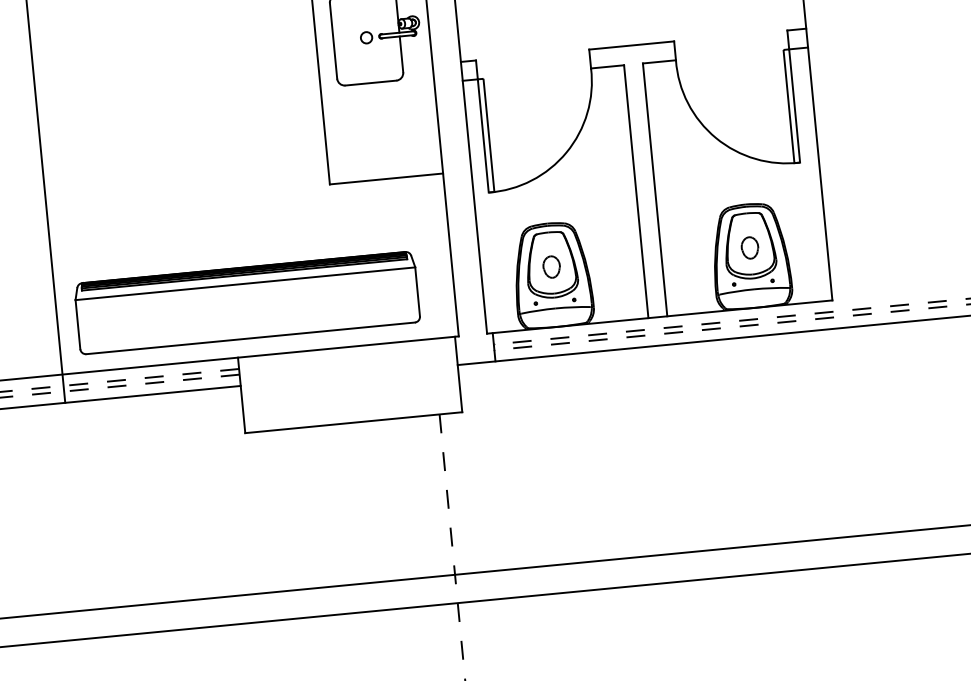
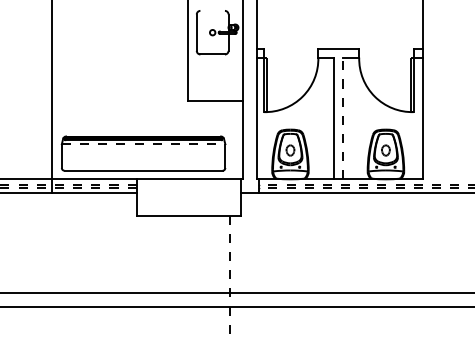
line: (655, 189) -> (343, 118), solid -> dashed
line: (245, 283) -> (143, 144), solid -> dashed

